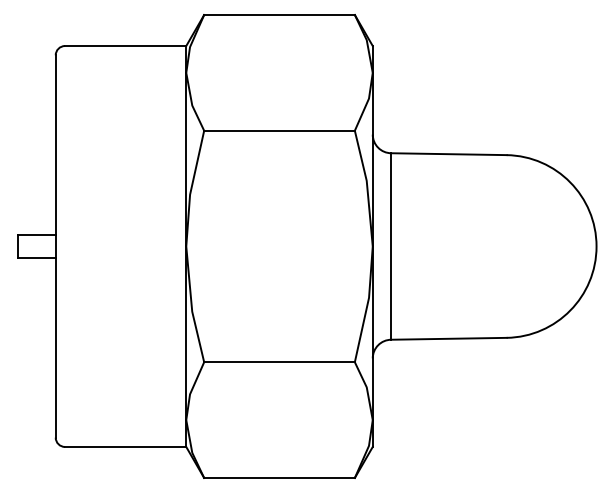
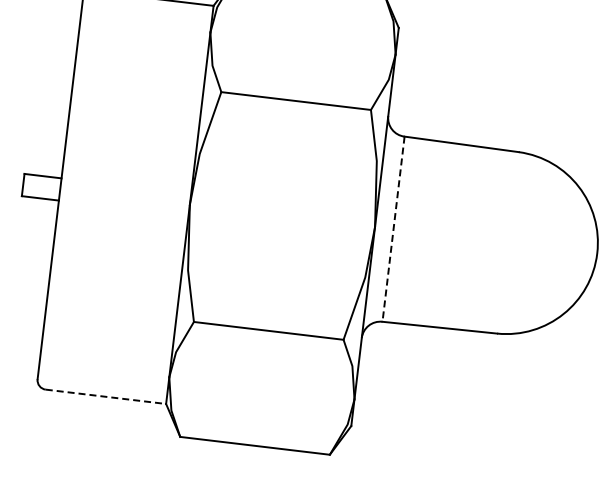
line: (391, 246) -> (393, 229), solid -> dashed
line: (125, 446) -> (105, 396), solid -> dashed

